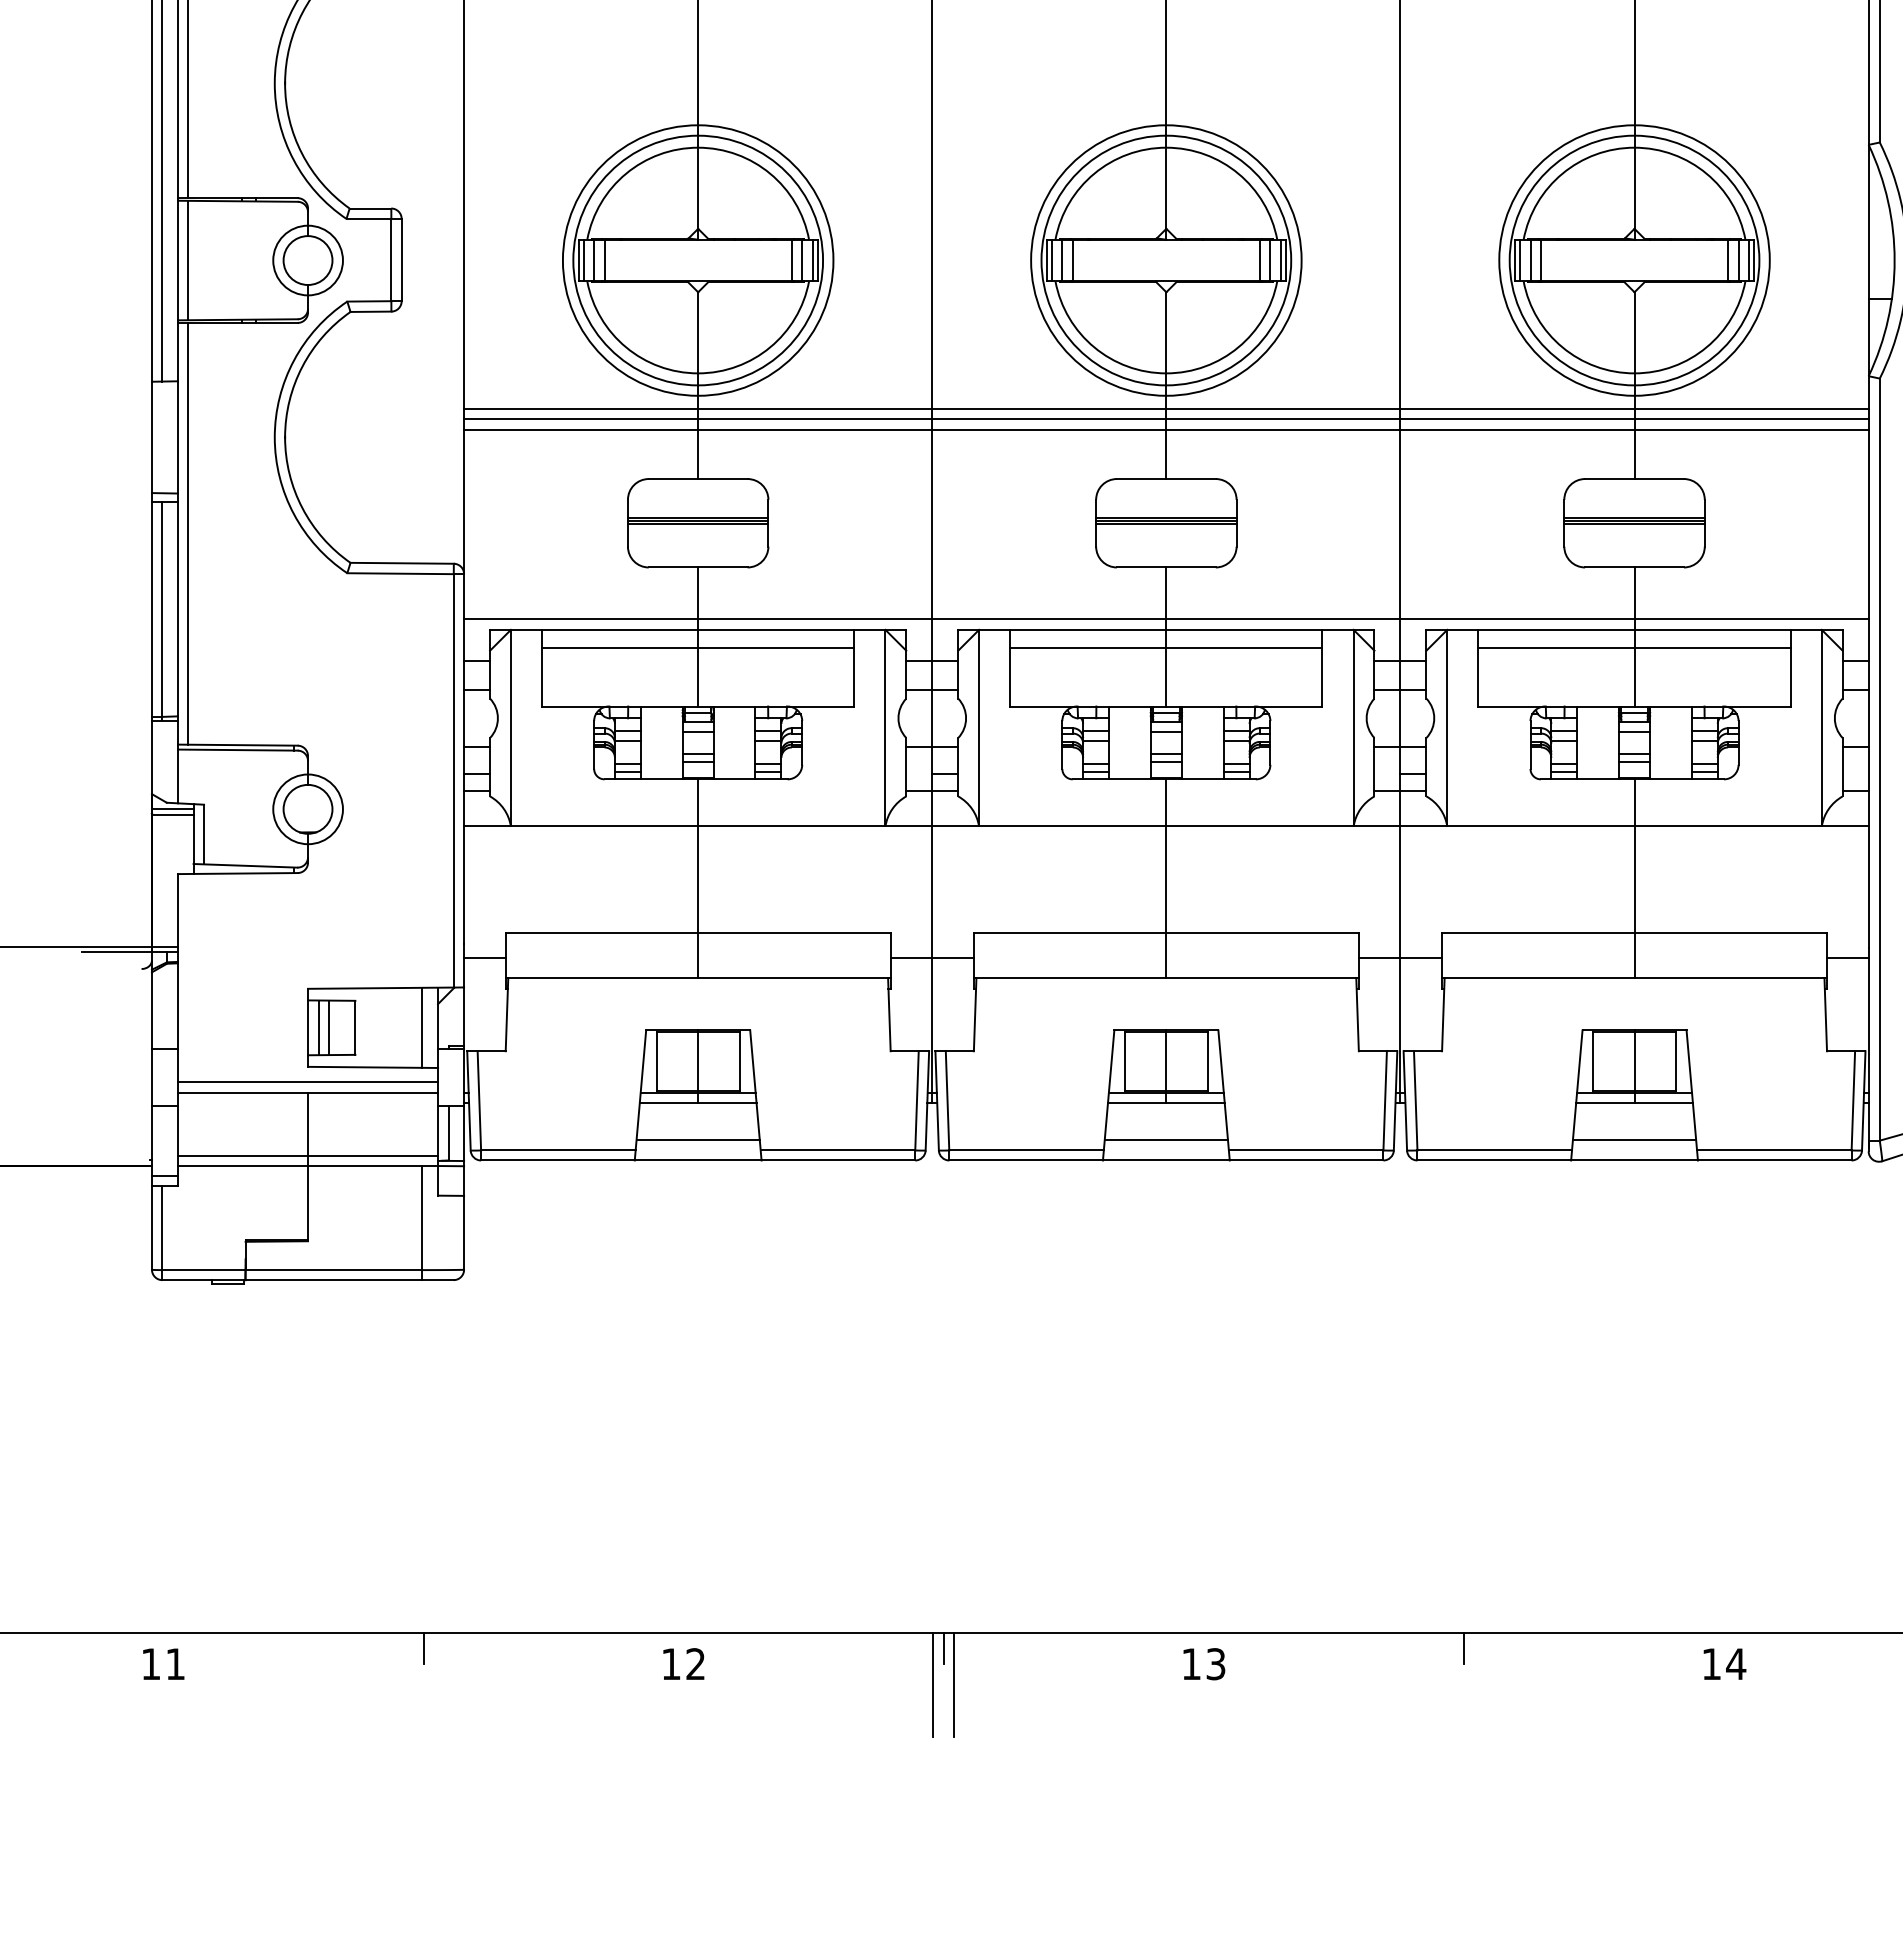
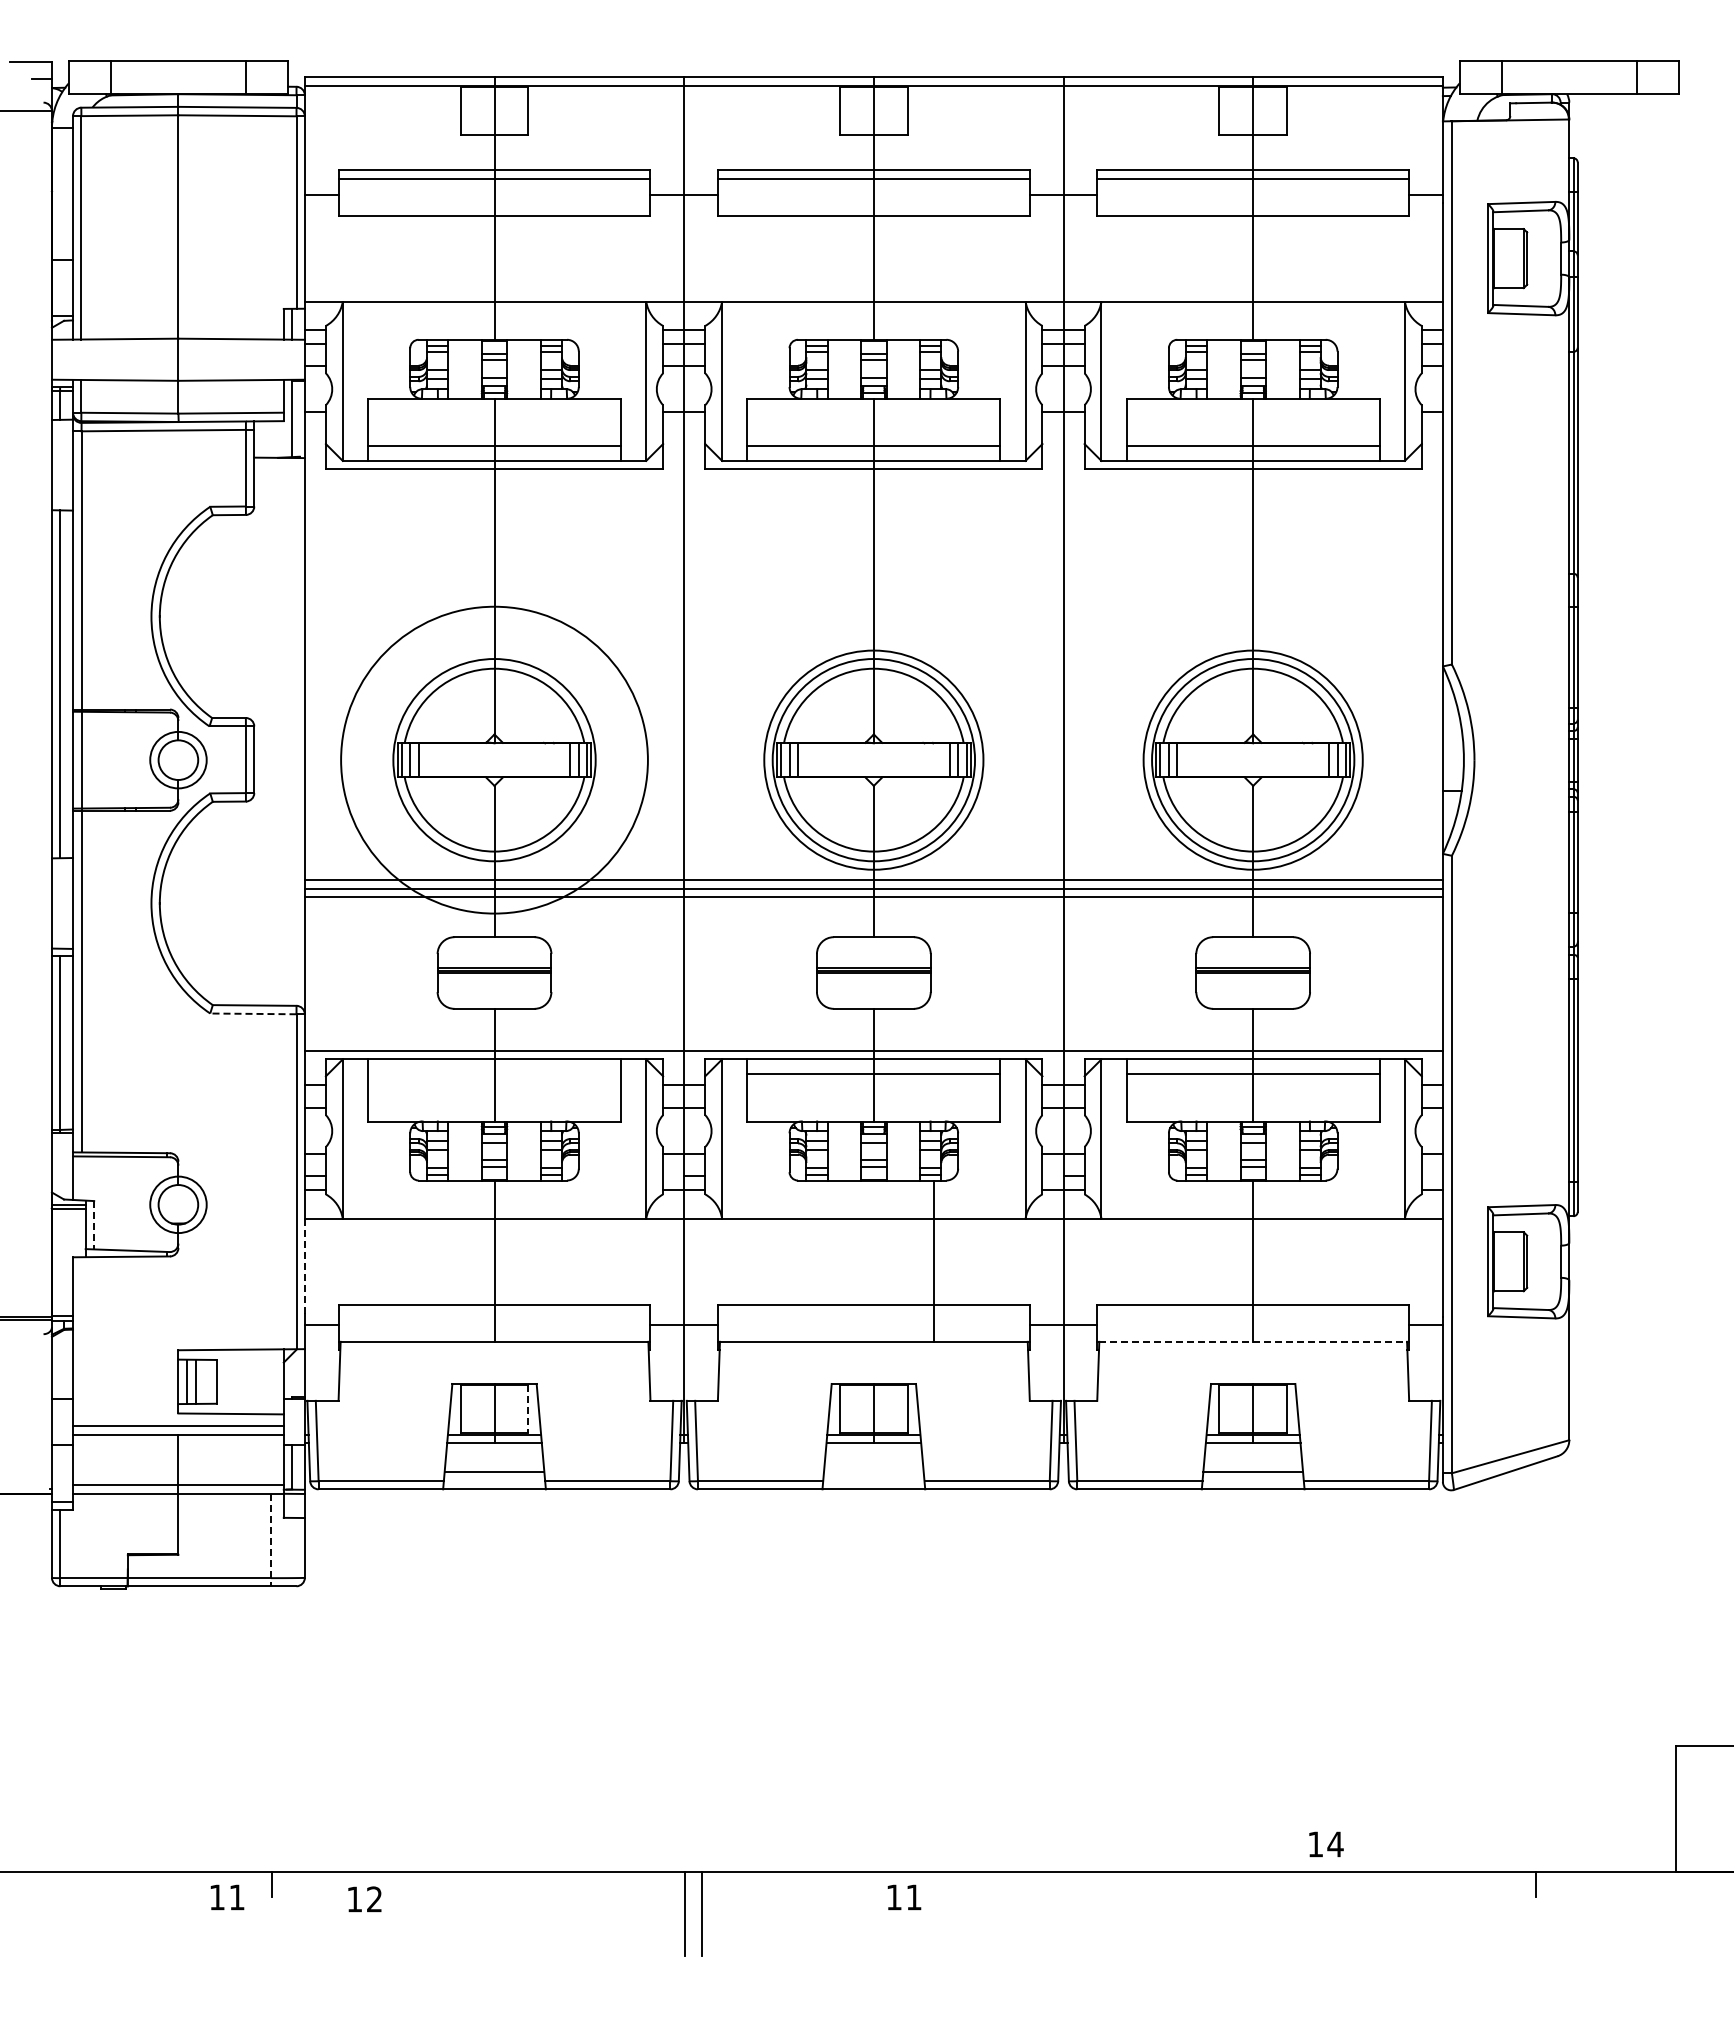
circle: (698, 259) -> (494, 759), size x1.4
line: (399, 573) -> (252, 1013), solid -> dashed
line: (698, 648) -> (494, 1074), removed
line: (204, 834) -> (94, 1225), solid -> dashed
line: (1165, 878) -> (933, 1260), moved
line: (463, 884) -> (304, 1265), solid -> dashed
line: (1634, 978) -> (1253, 1341), solid -> dashed
line: (422, 1027) -> (271, 1381), removed
line: (740, 1061) -> (528, 1409), solid -> dashed
line: (1165, 1139) -> (873, 1472), removed
line: (422, 1223) -> (271, 1540), solid -> dashed
line: (943, 1648) -> (693, 1884), removed
line: (1463, 1648) -> (1114, 1884), removed
text: (163, 1664) -> (227, 1897), moved
text: (683, 1664) -> (364, 1899), moved
text: (1215, 1664) -> (913, 1897), 13 -> 11
text: (1725, 1664) -> (1326, 1844), moved

